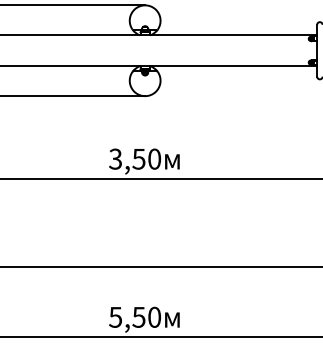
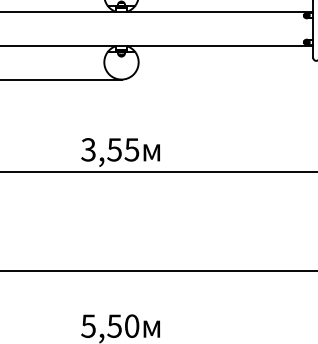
text: (154, 158) -> (131, 149), 3,50 -> 3,55

